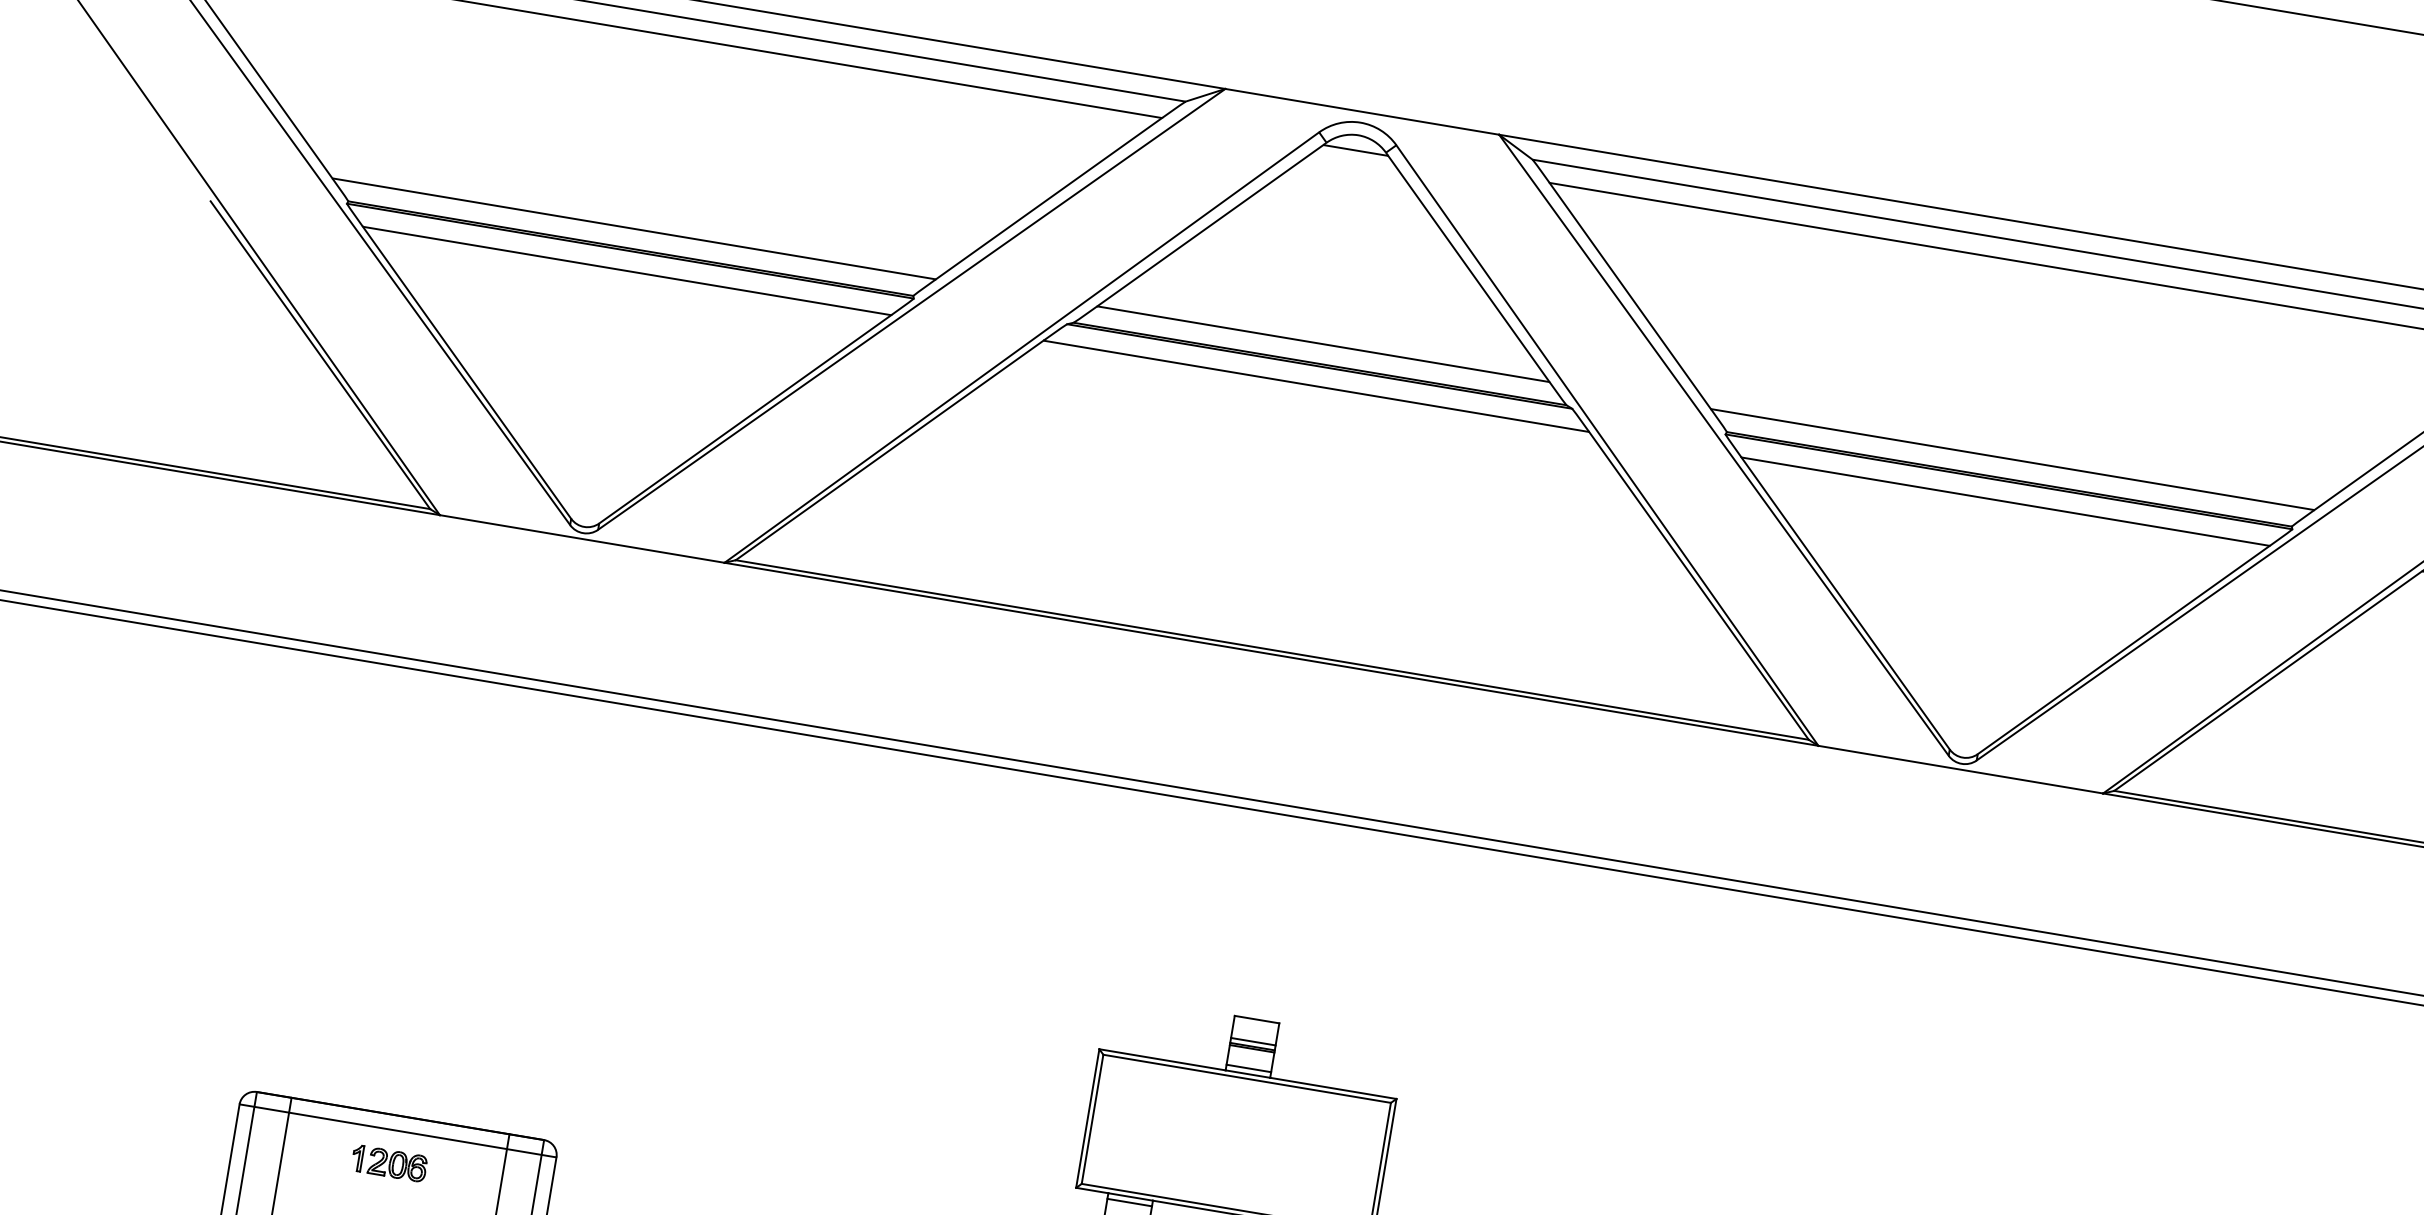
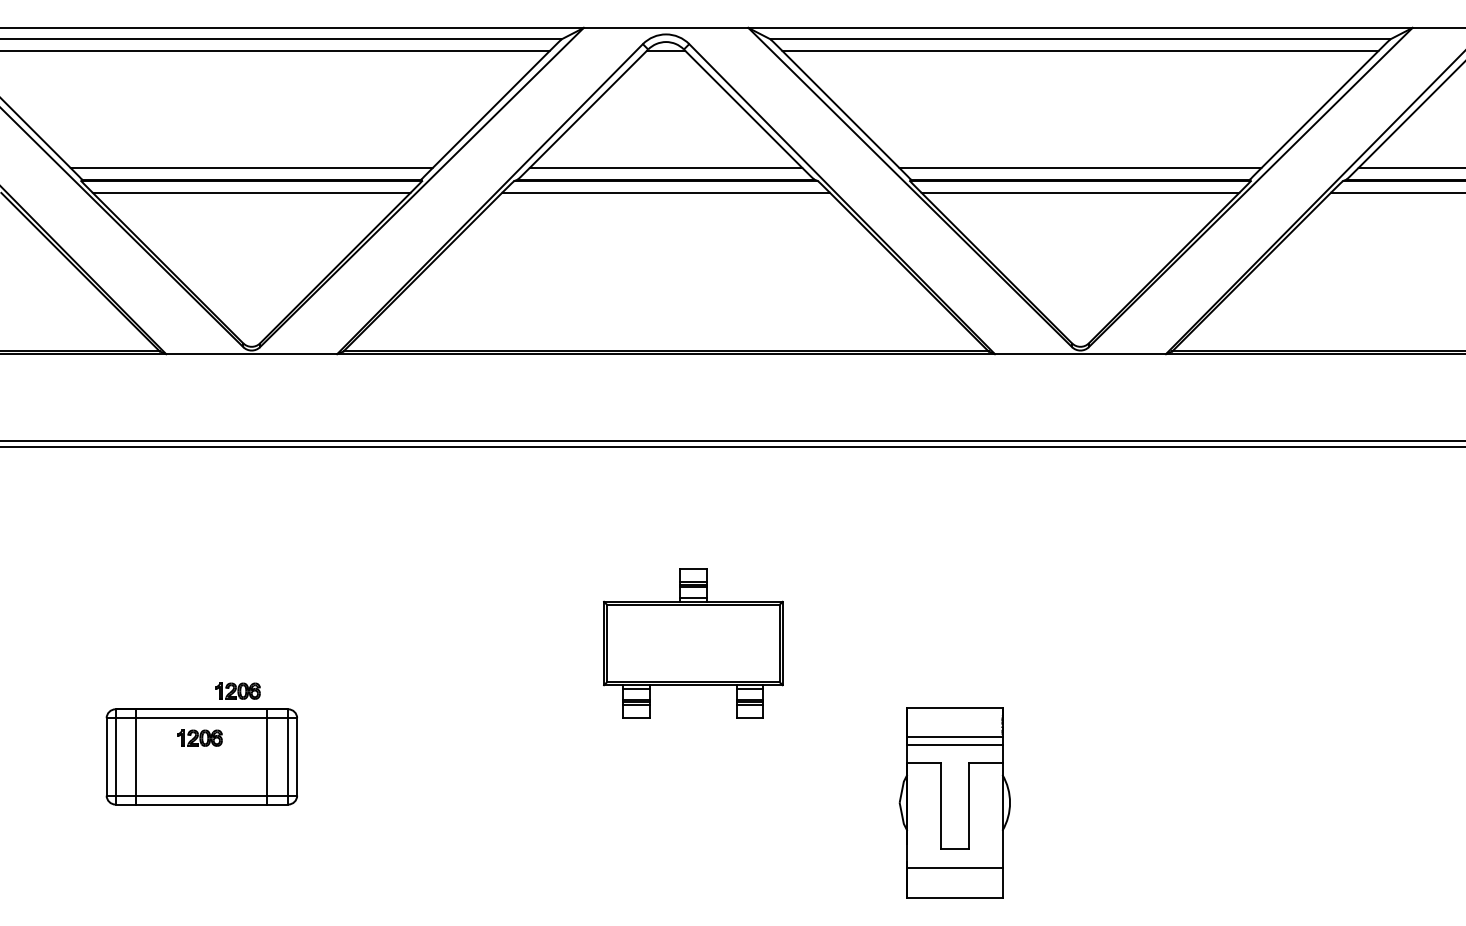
part: (464, 1094) -> (237, 690), added

